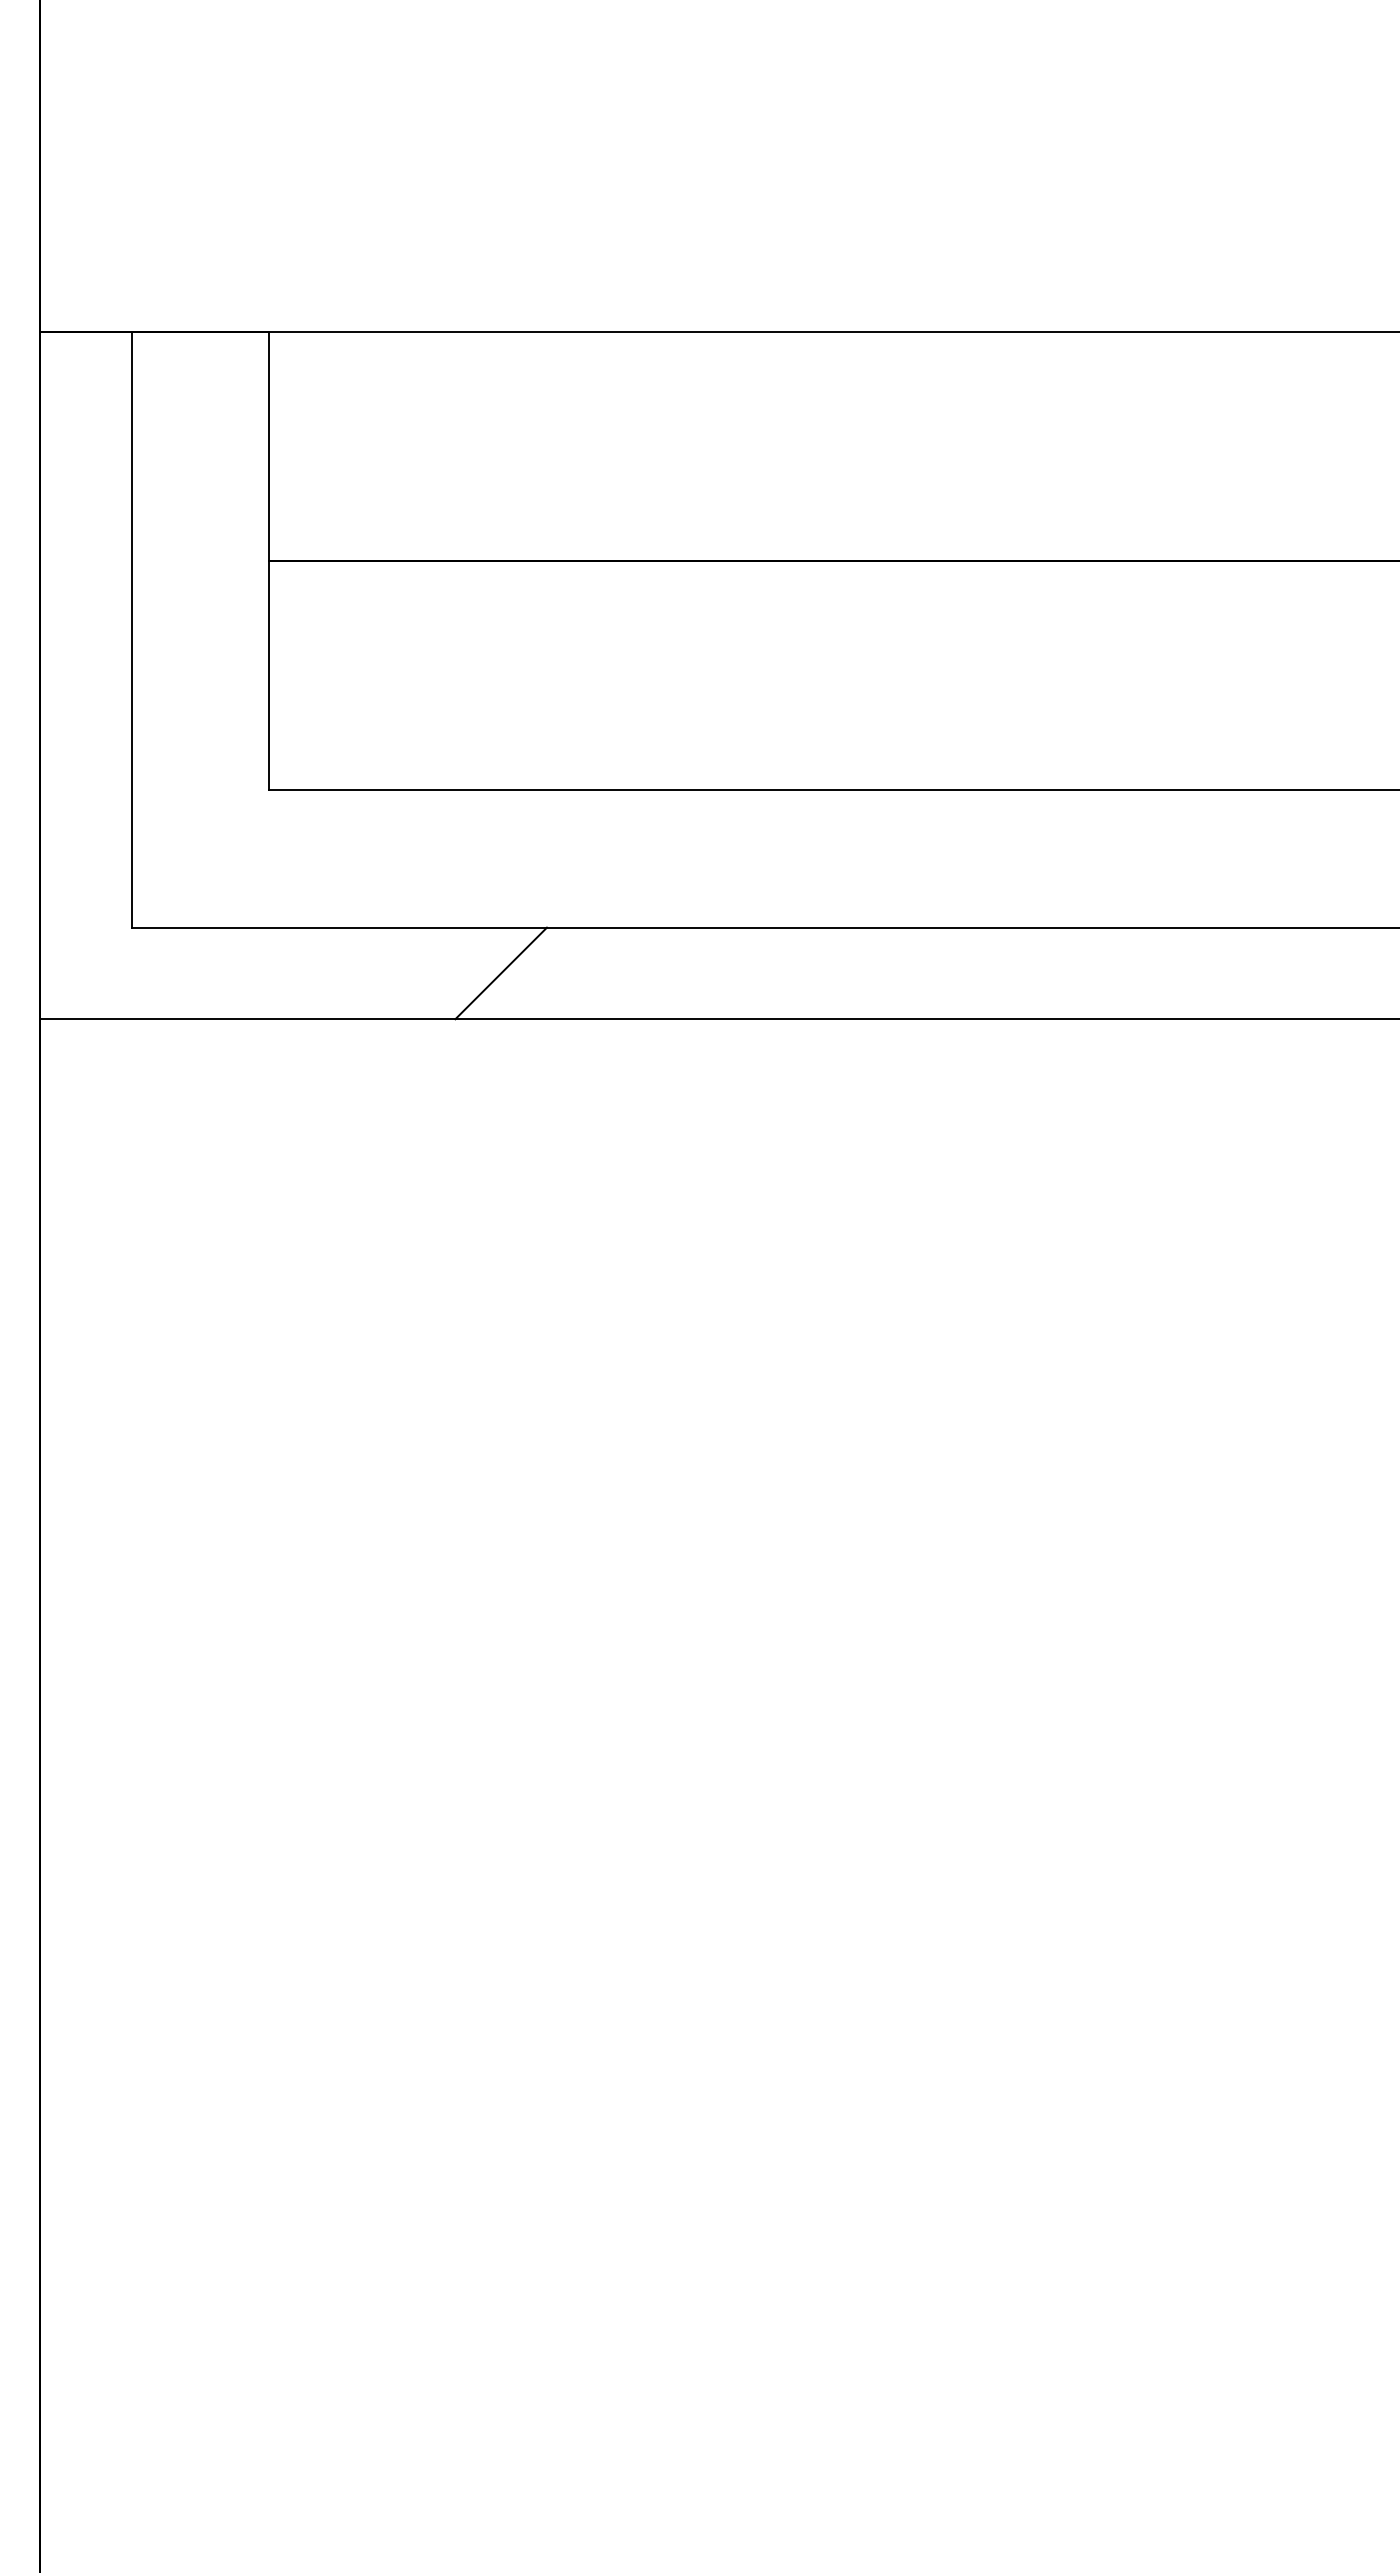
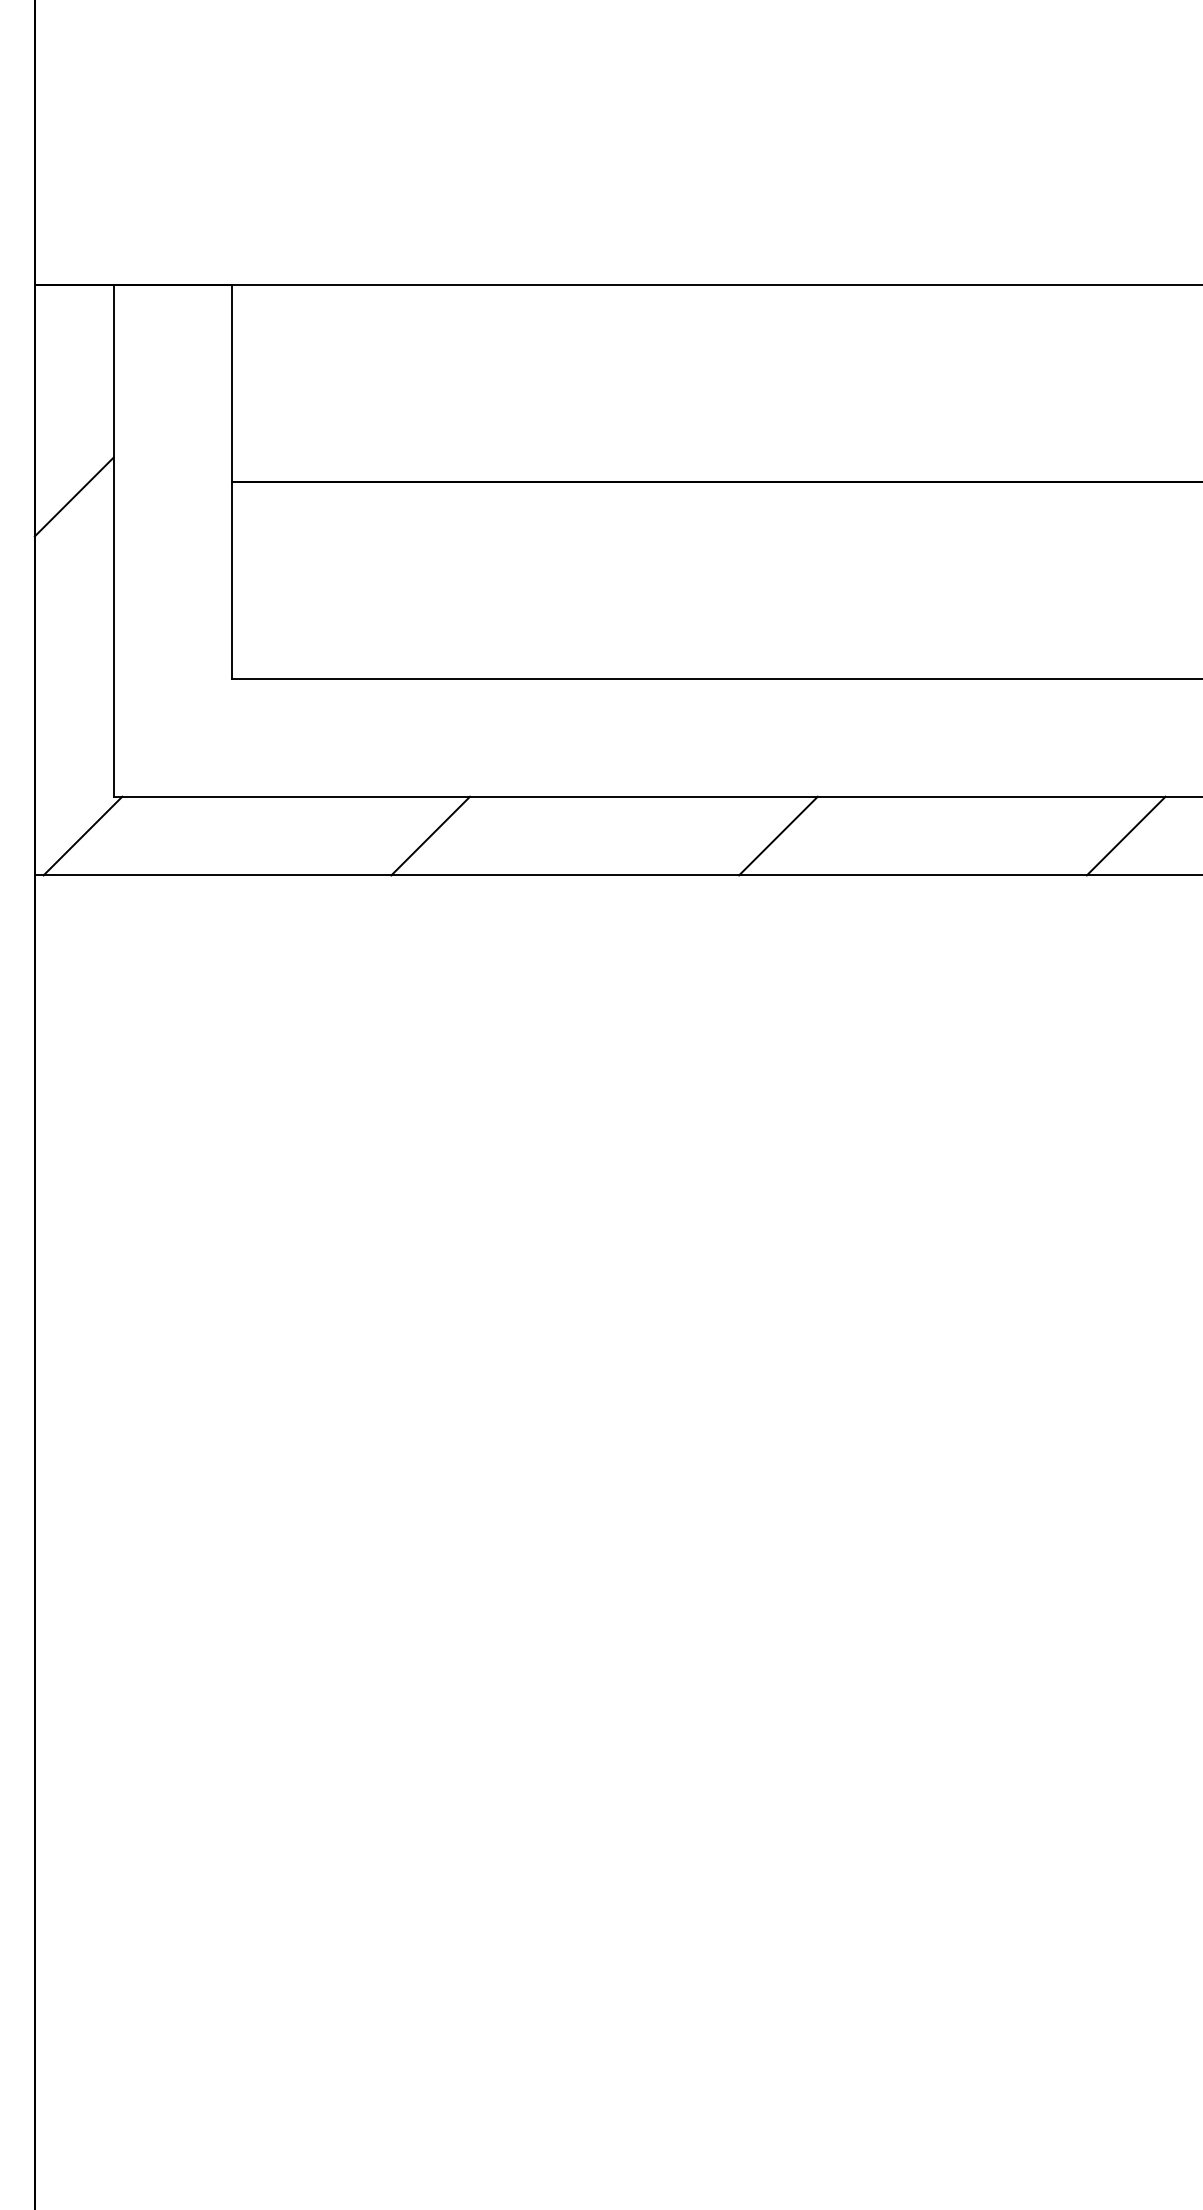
line: (85, 578) -> (73, 496), added
line: (95, 972) -> (82, 835), added
line: (906, 972) -> (778, 835), added
line: (1309, 972) -> (1125, 835), added

